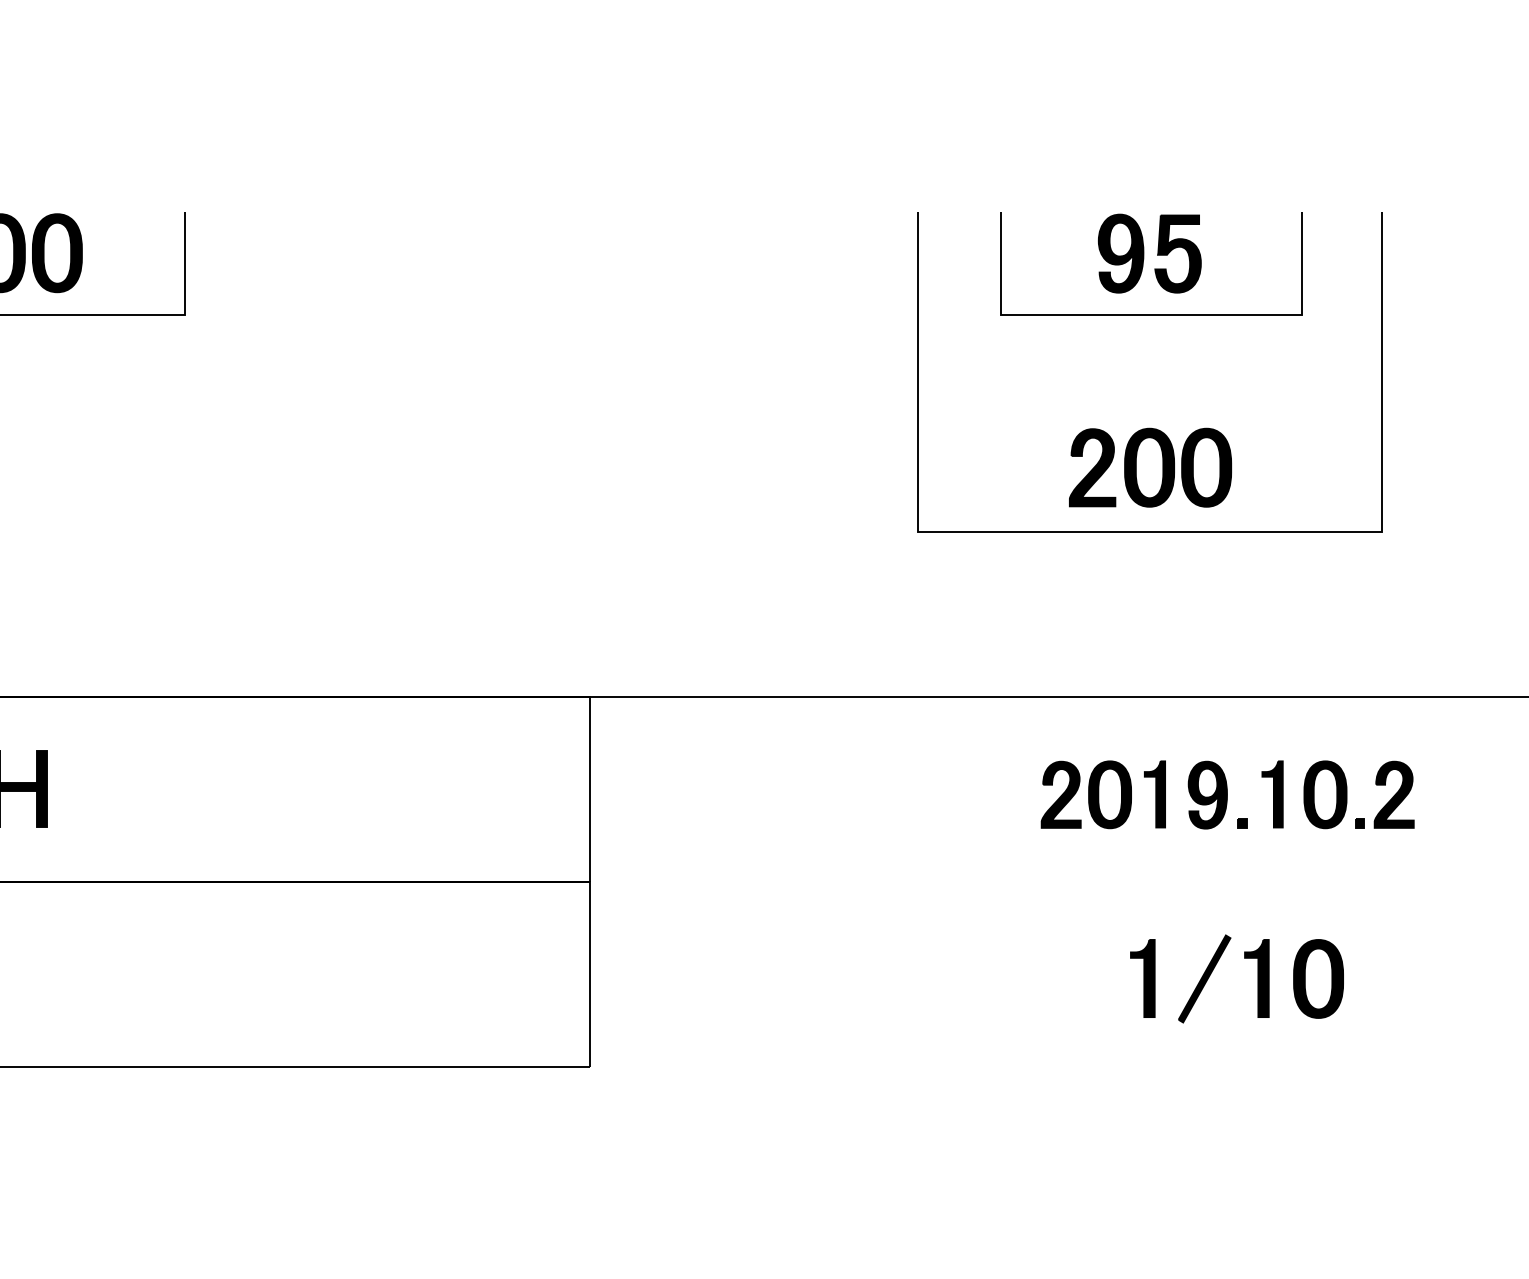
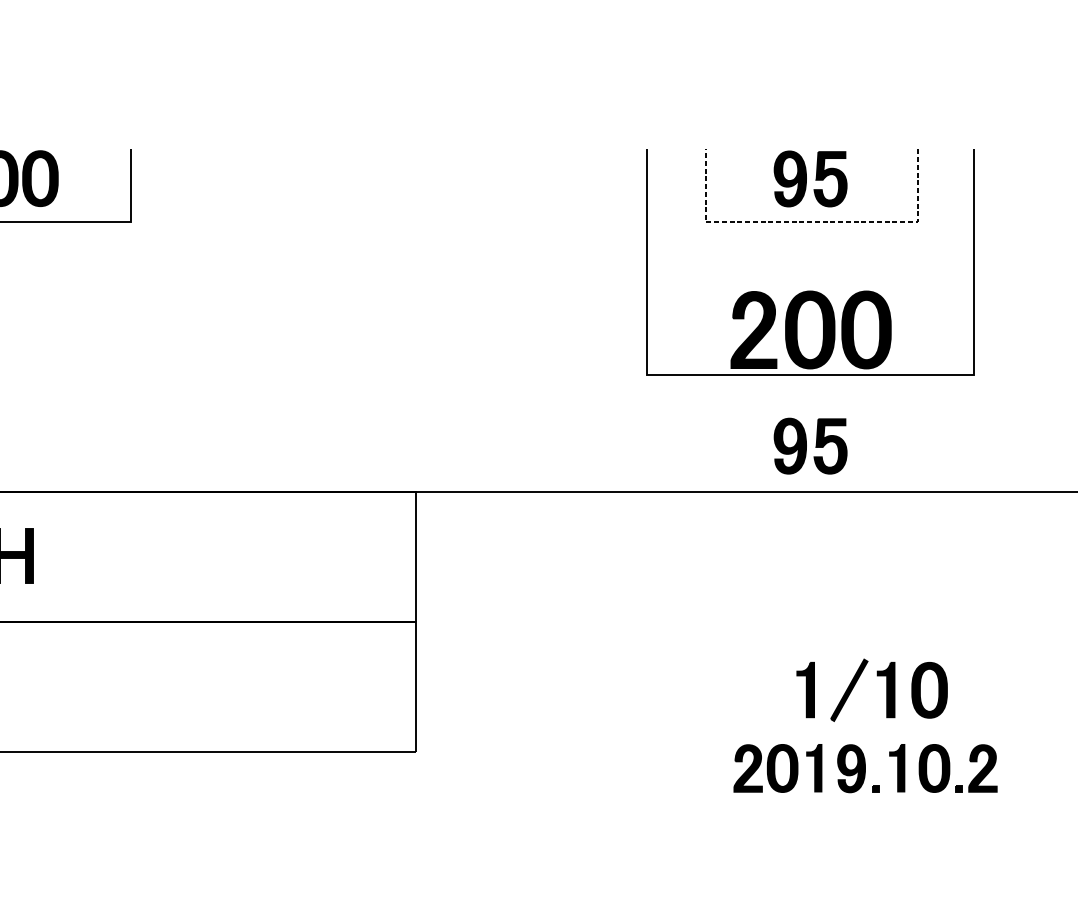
line: (1150, 314) -> (811, 221), solid -> dashed
part: (1150, 467) -> (811, 329), size x1.4
part: (1149, 632) -> (810, 446), added
part: (1227, 794) -> (865, 768), moved

